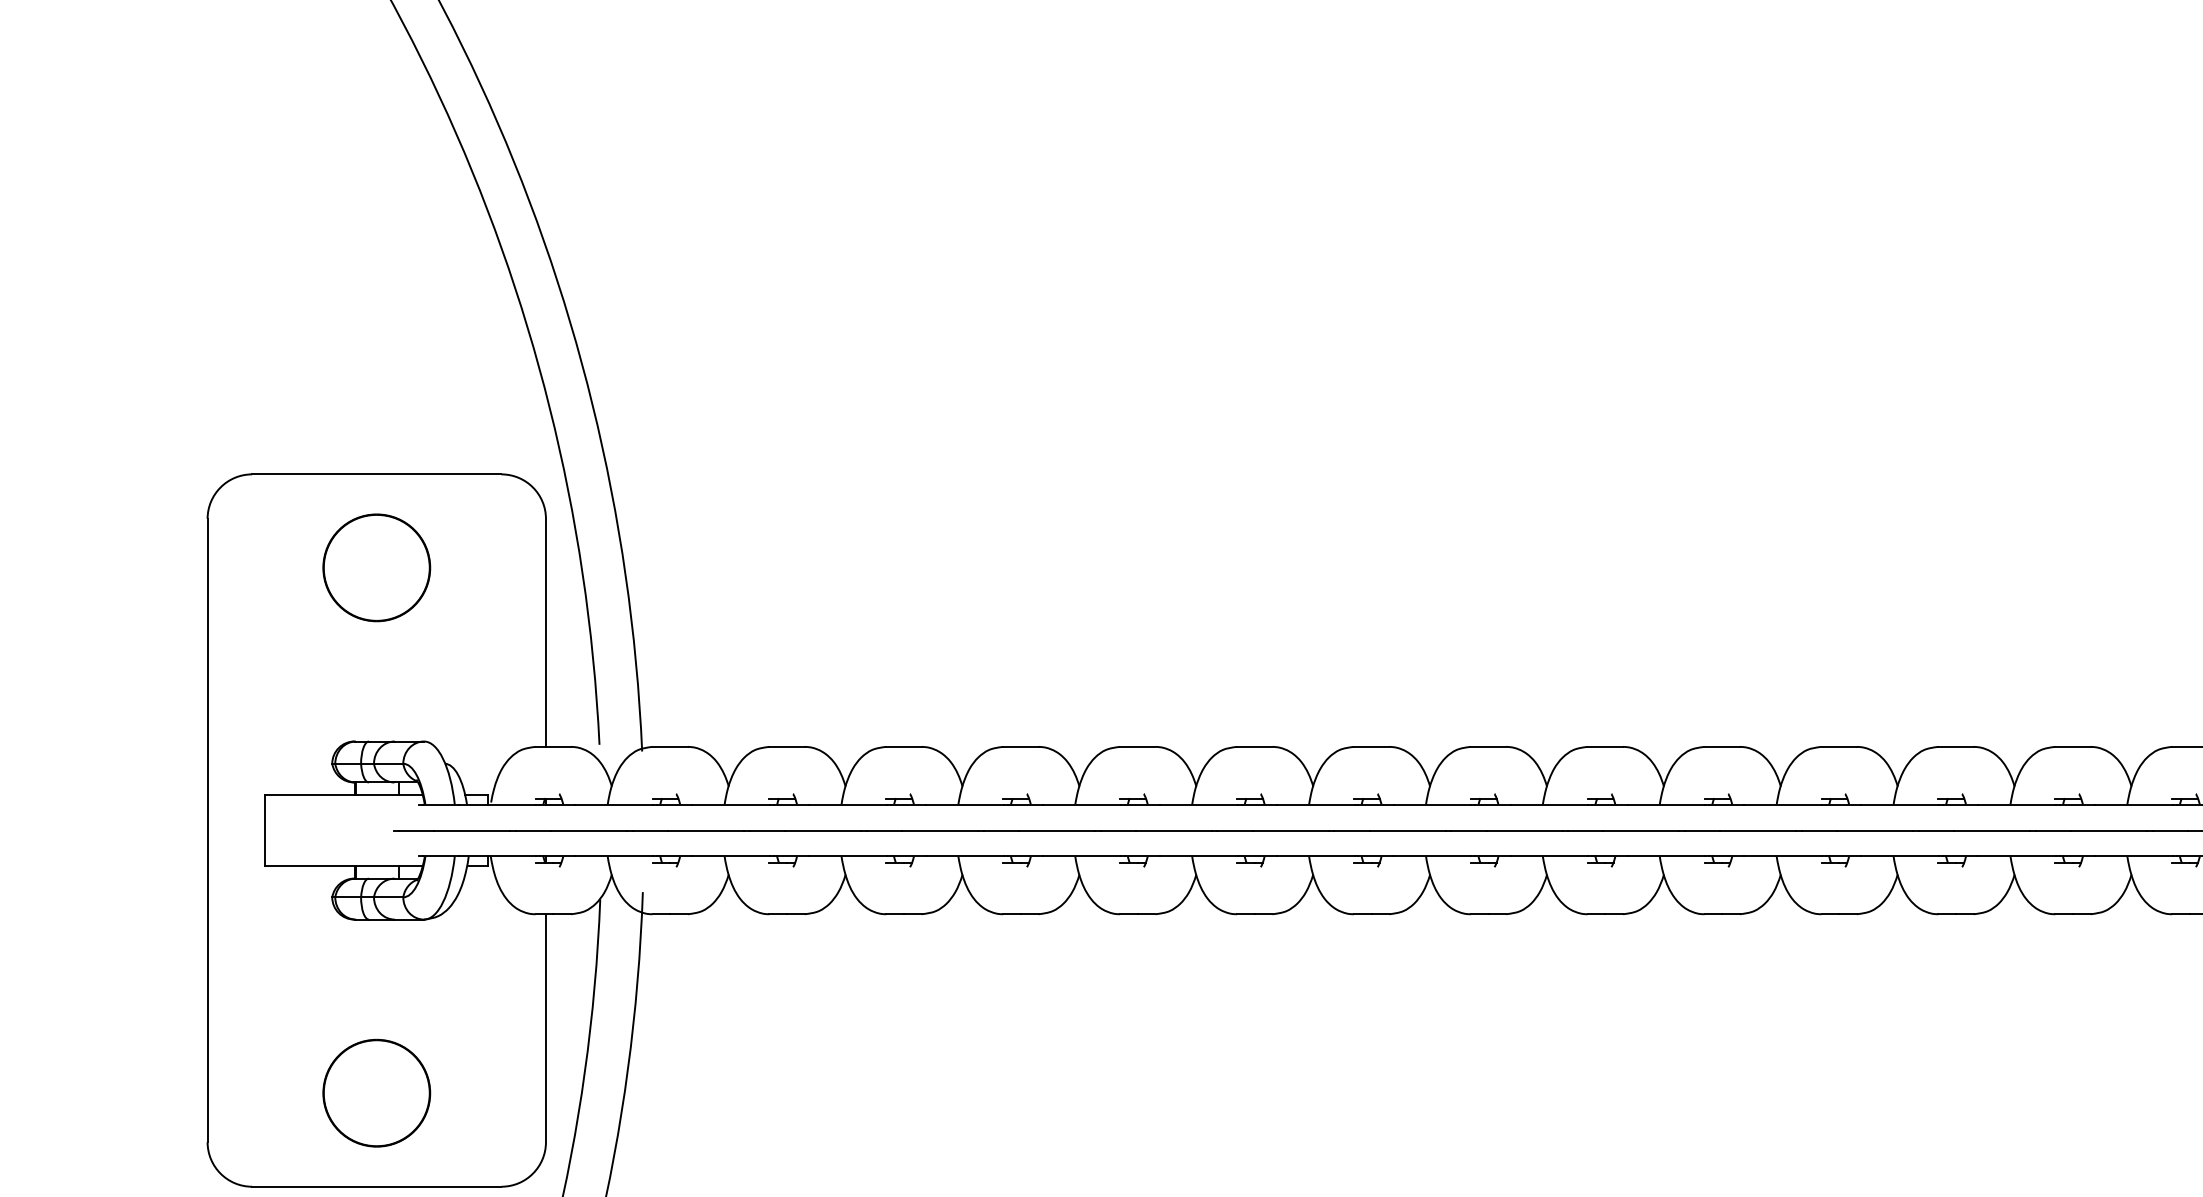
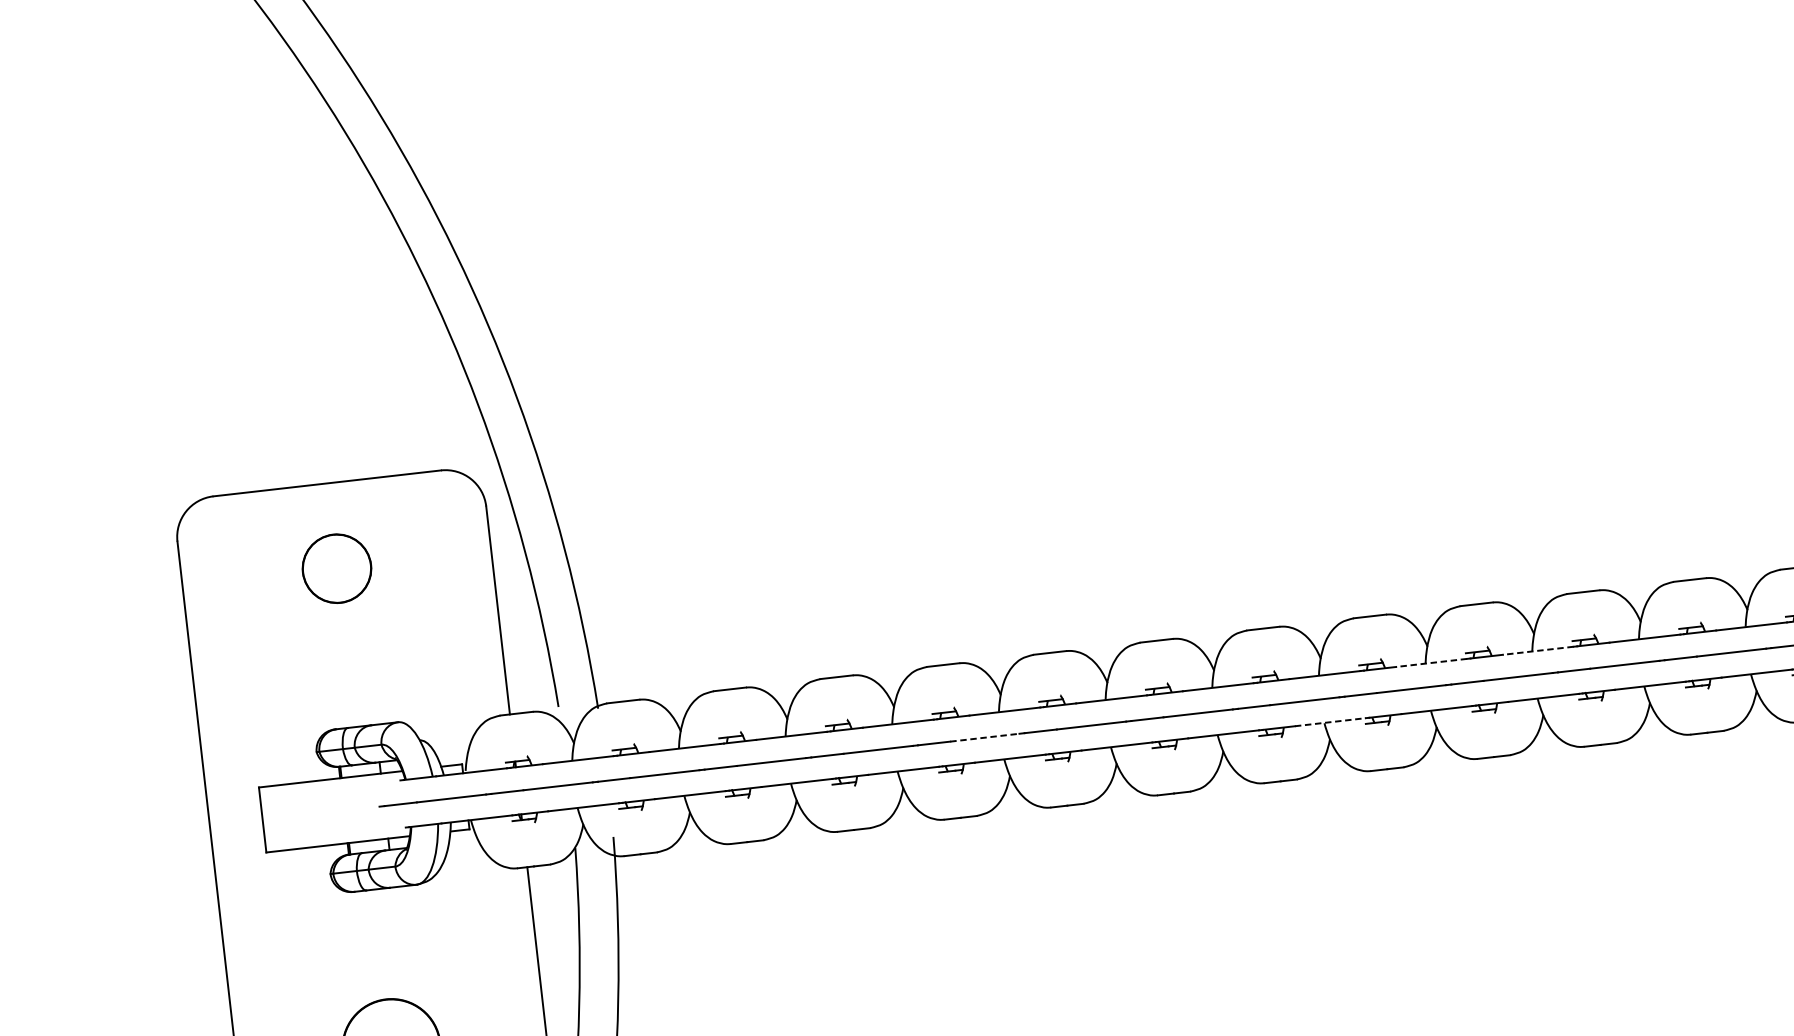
part: (376, 567) -> (336, 568), size x0.7
line: (1549, 804) -> (1431, 662), solid -> dashed
line: (1666, 804) -> (1538, 650), solid -> dashed
line: (1056, 830) -> (984, 737), solid -> dashed
line: (1432, 856) -> (1330, 722), solid -> dashed

